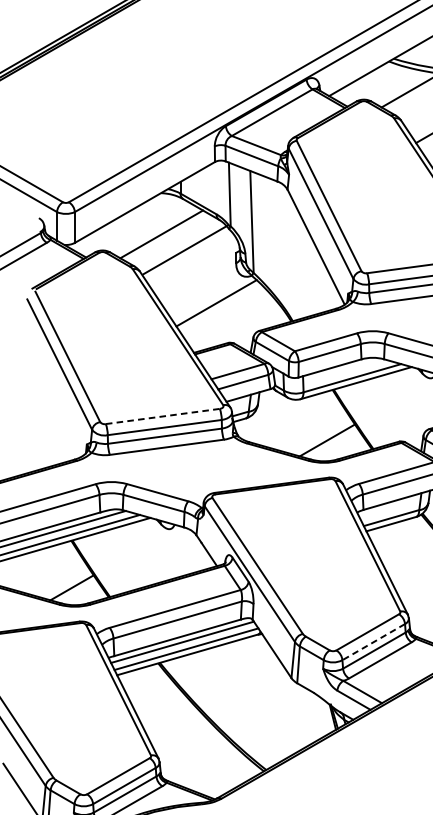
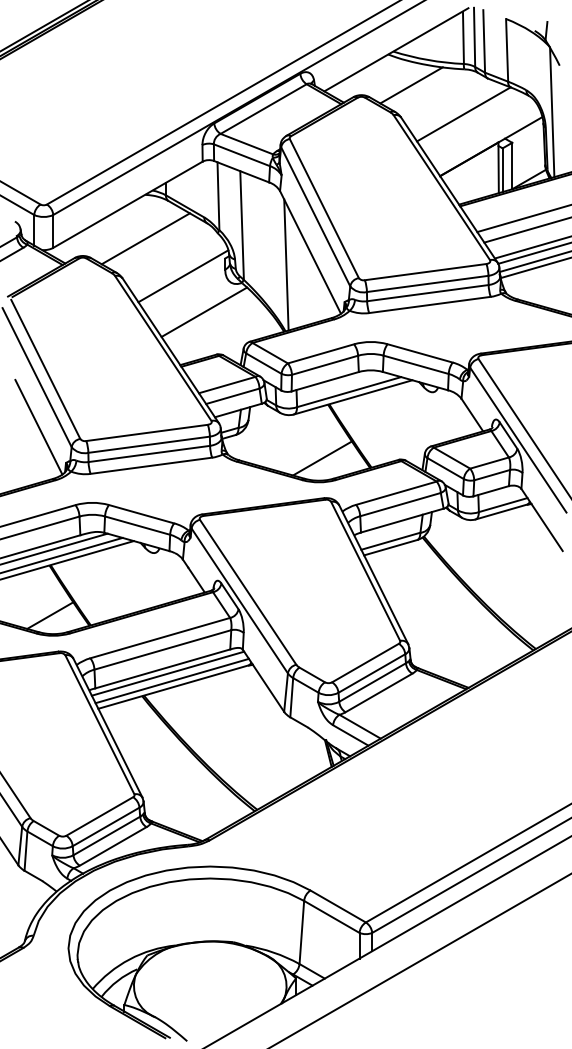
line: (185, 250) -> (183, 276), moved
line: (293, 258) -> (286, 264), added
line: (61, 410) -> (38, 426), added
line: (163, 416) -> (147, 432), dashed -> solid
line: (373, 642) -> (371, 673), dashed -> solid

